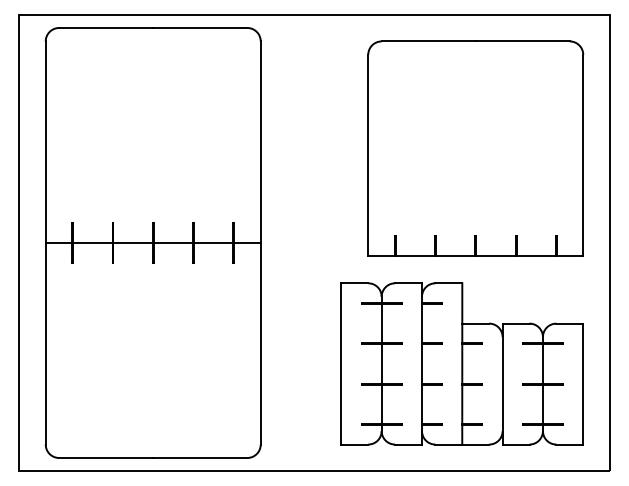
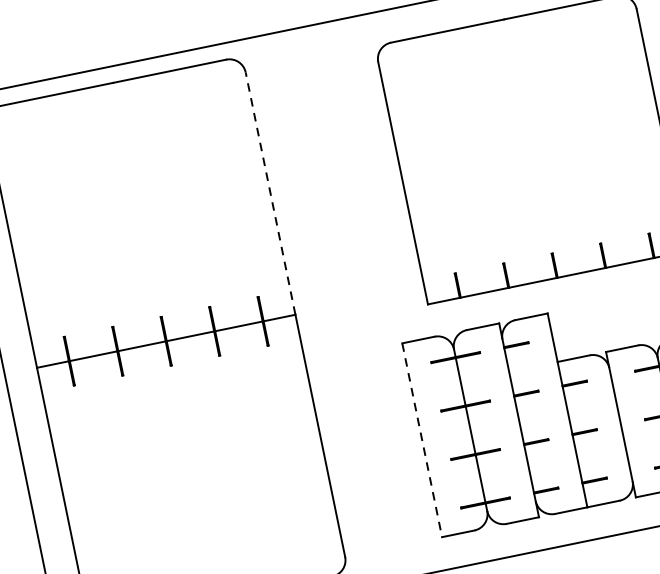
line: (260, 142) -> (270, 194), solid -> dashed
line: (341, 363) -> (422, 439), solid -> dashed

